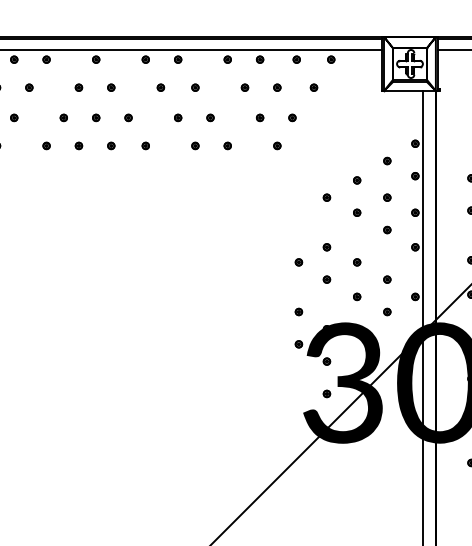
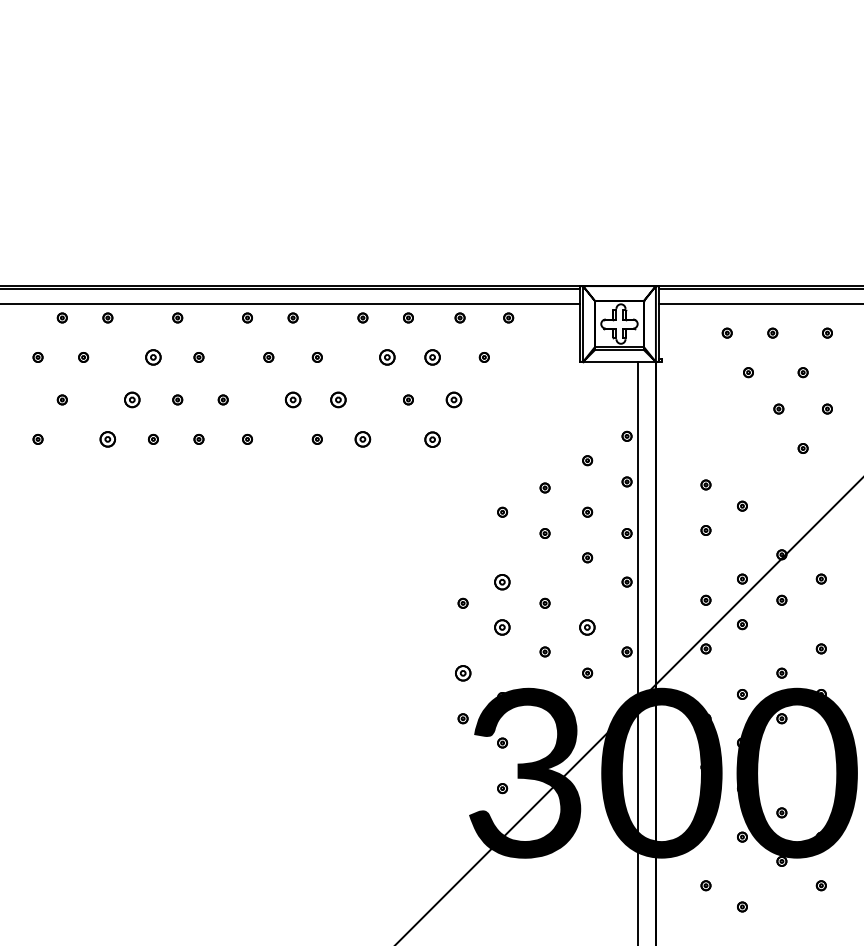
part: (79, 87) -> (153, 357), size x1.6
part: (244, 87) -> (386, 357), size x1.6
part: (277, 87) -> (432, 357), size x1.6
part: (63, 117) -> (131, 399), size x1.6
part: (177, 117) -> (292, 399), size x1.6
part: (210, 117) -> (338, 399), size x1.6
part: (292, 117) -> (453, 399), size x1.6
part: (277, 145) -> (432, 438), size x1.6
part: (46, 146) -> (107, 439), size x1.6
part: (227, 146) -> (362, 439), size x1.6
part: (326, 246) -> (502, 581), size x1.6
part: (326, 279) -> (502, 627), size x1.6
part: (387, 279) -> (587, 627), size x1.6
part: (298, 311) -> (462, 672), size x1.6

